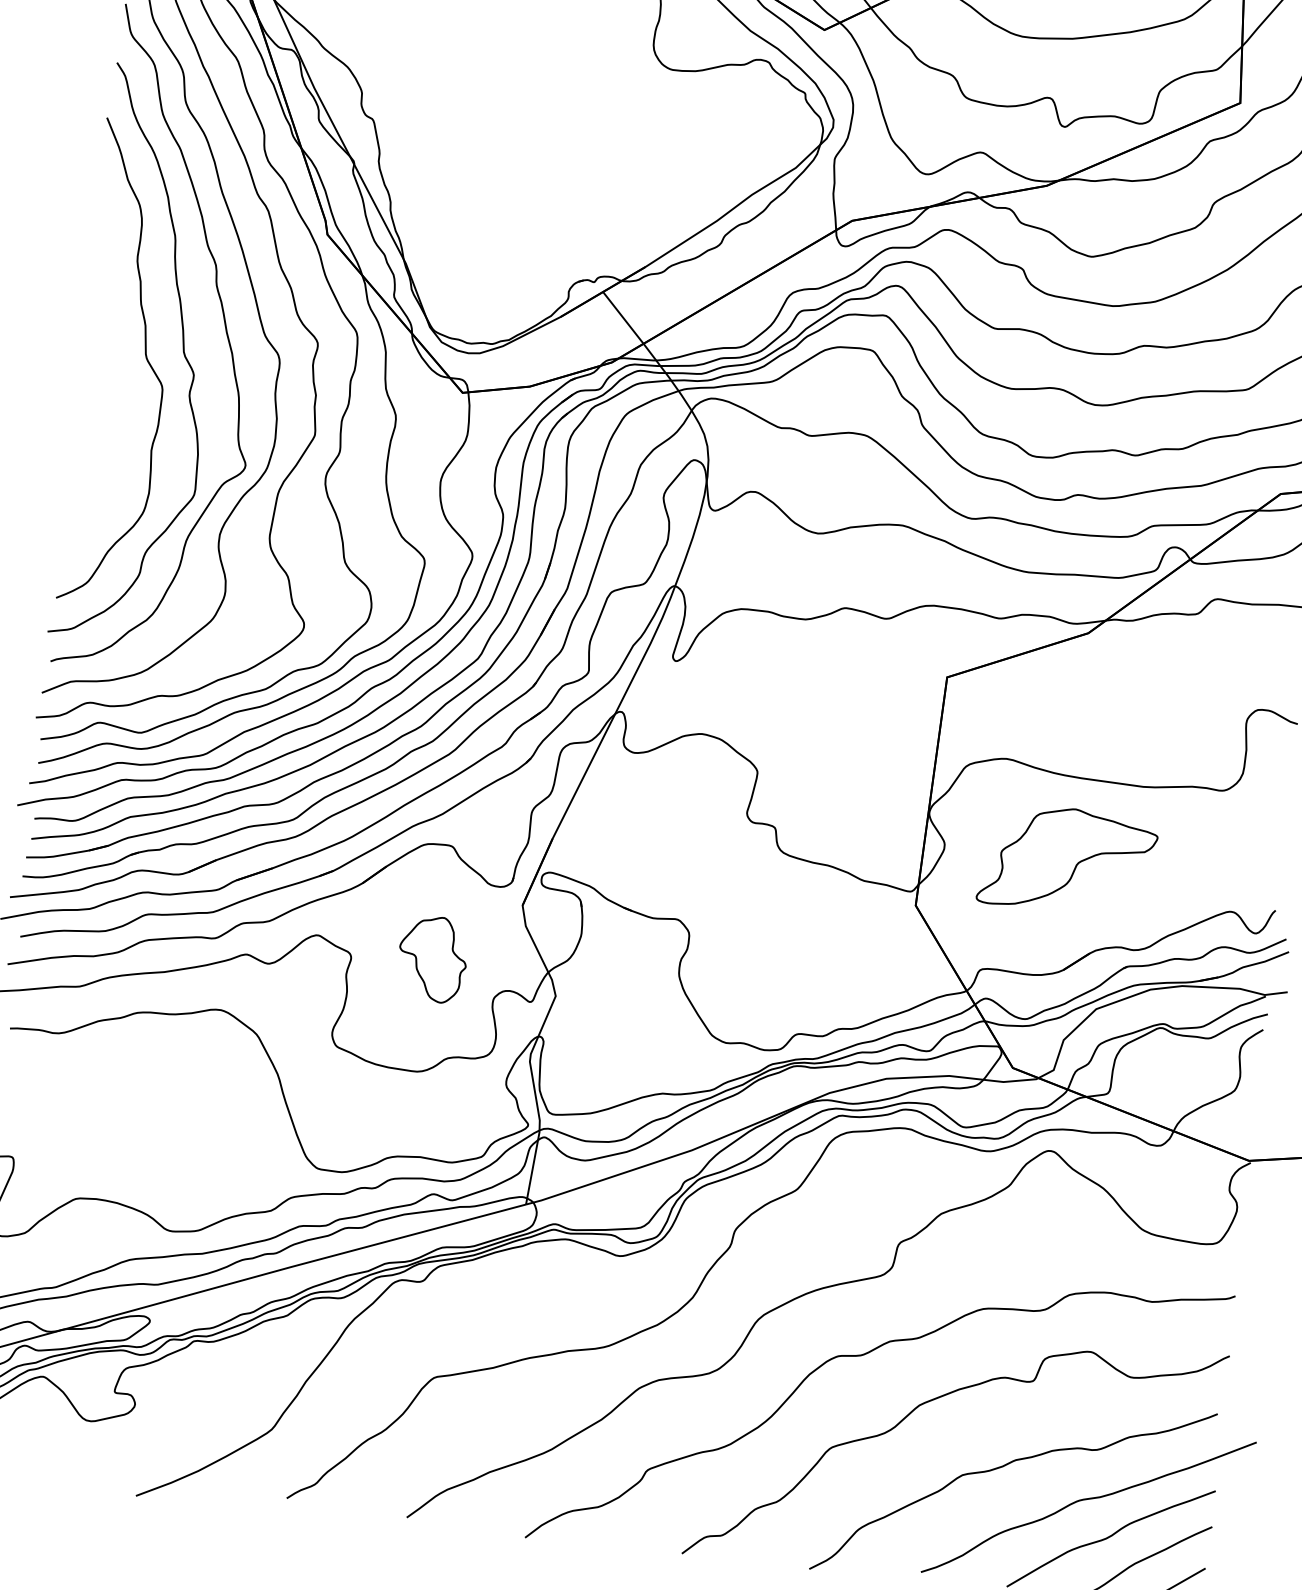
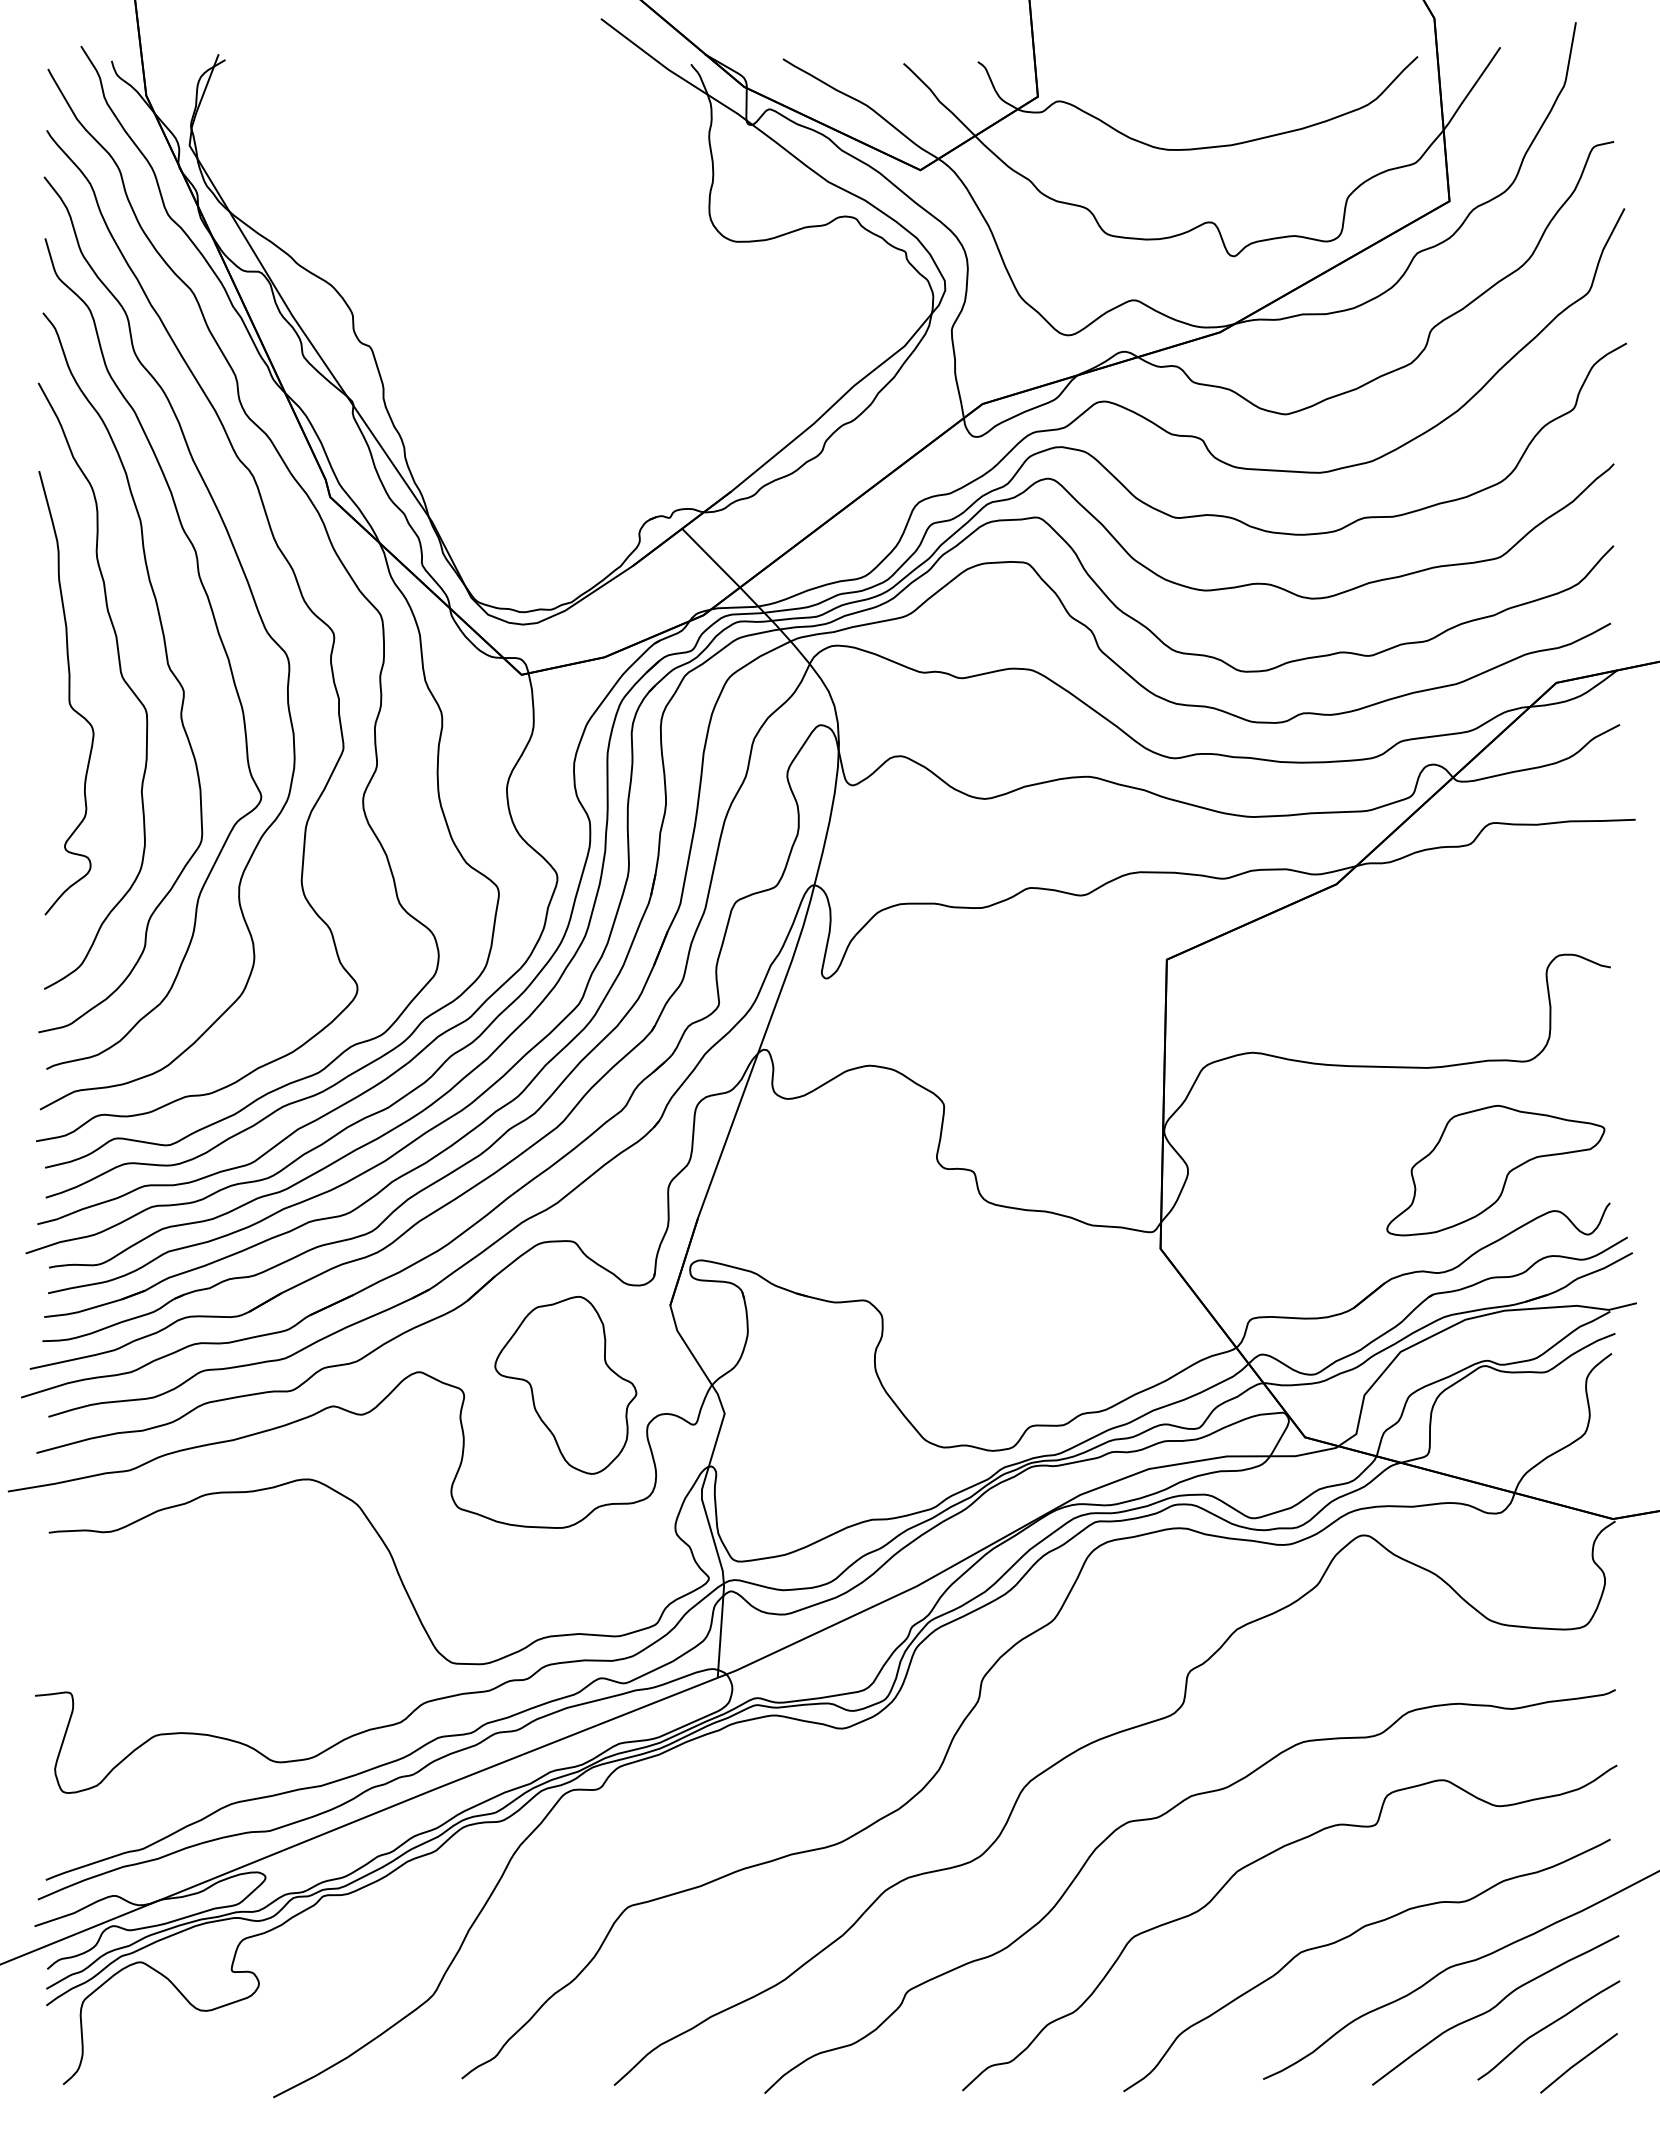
part: (100, 365) -> (66, 693), added
part: (1067, 860) -> (1495, 1170), moved
part: (432, 959) -> (565, 1385), size x1.67

